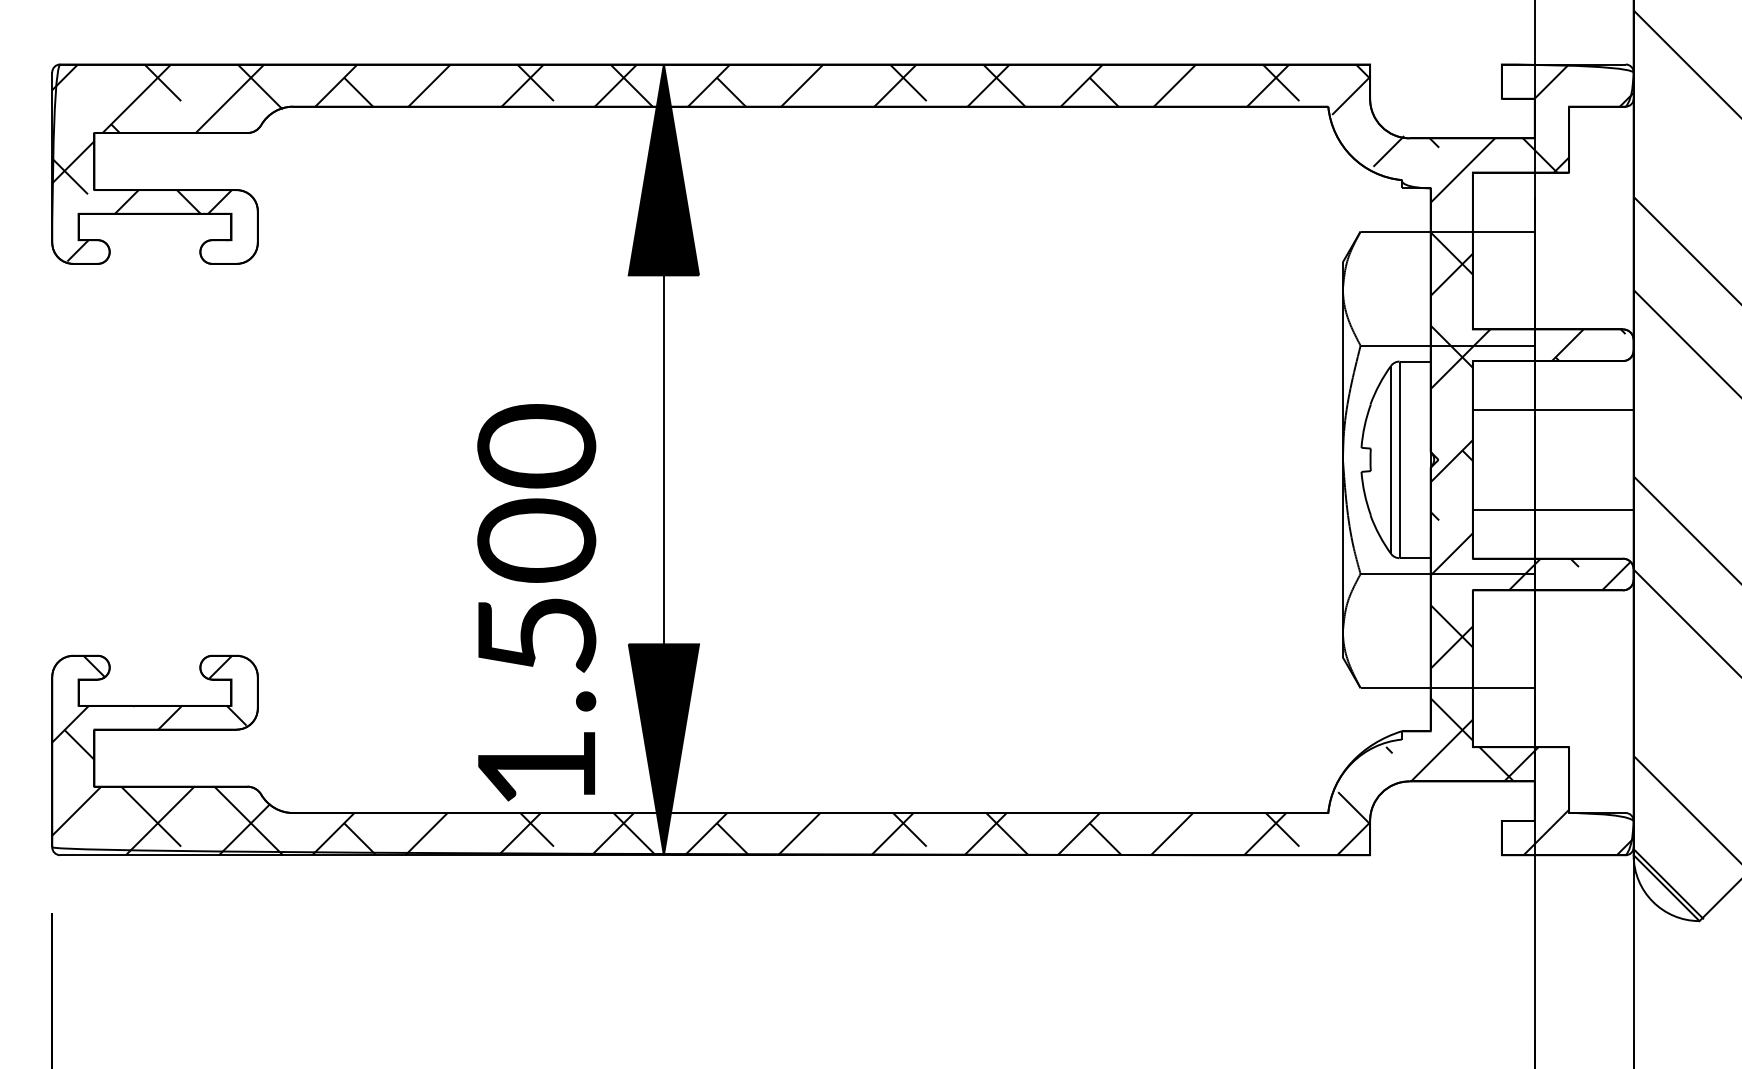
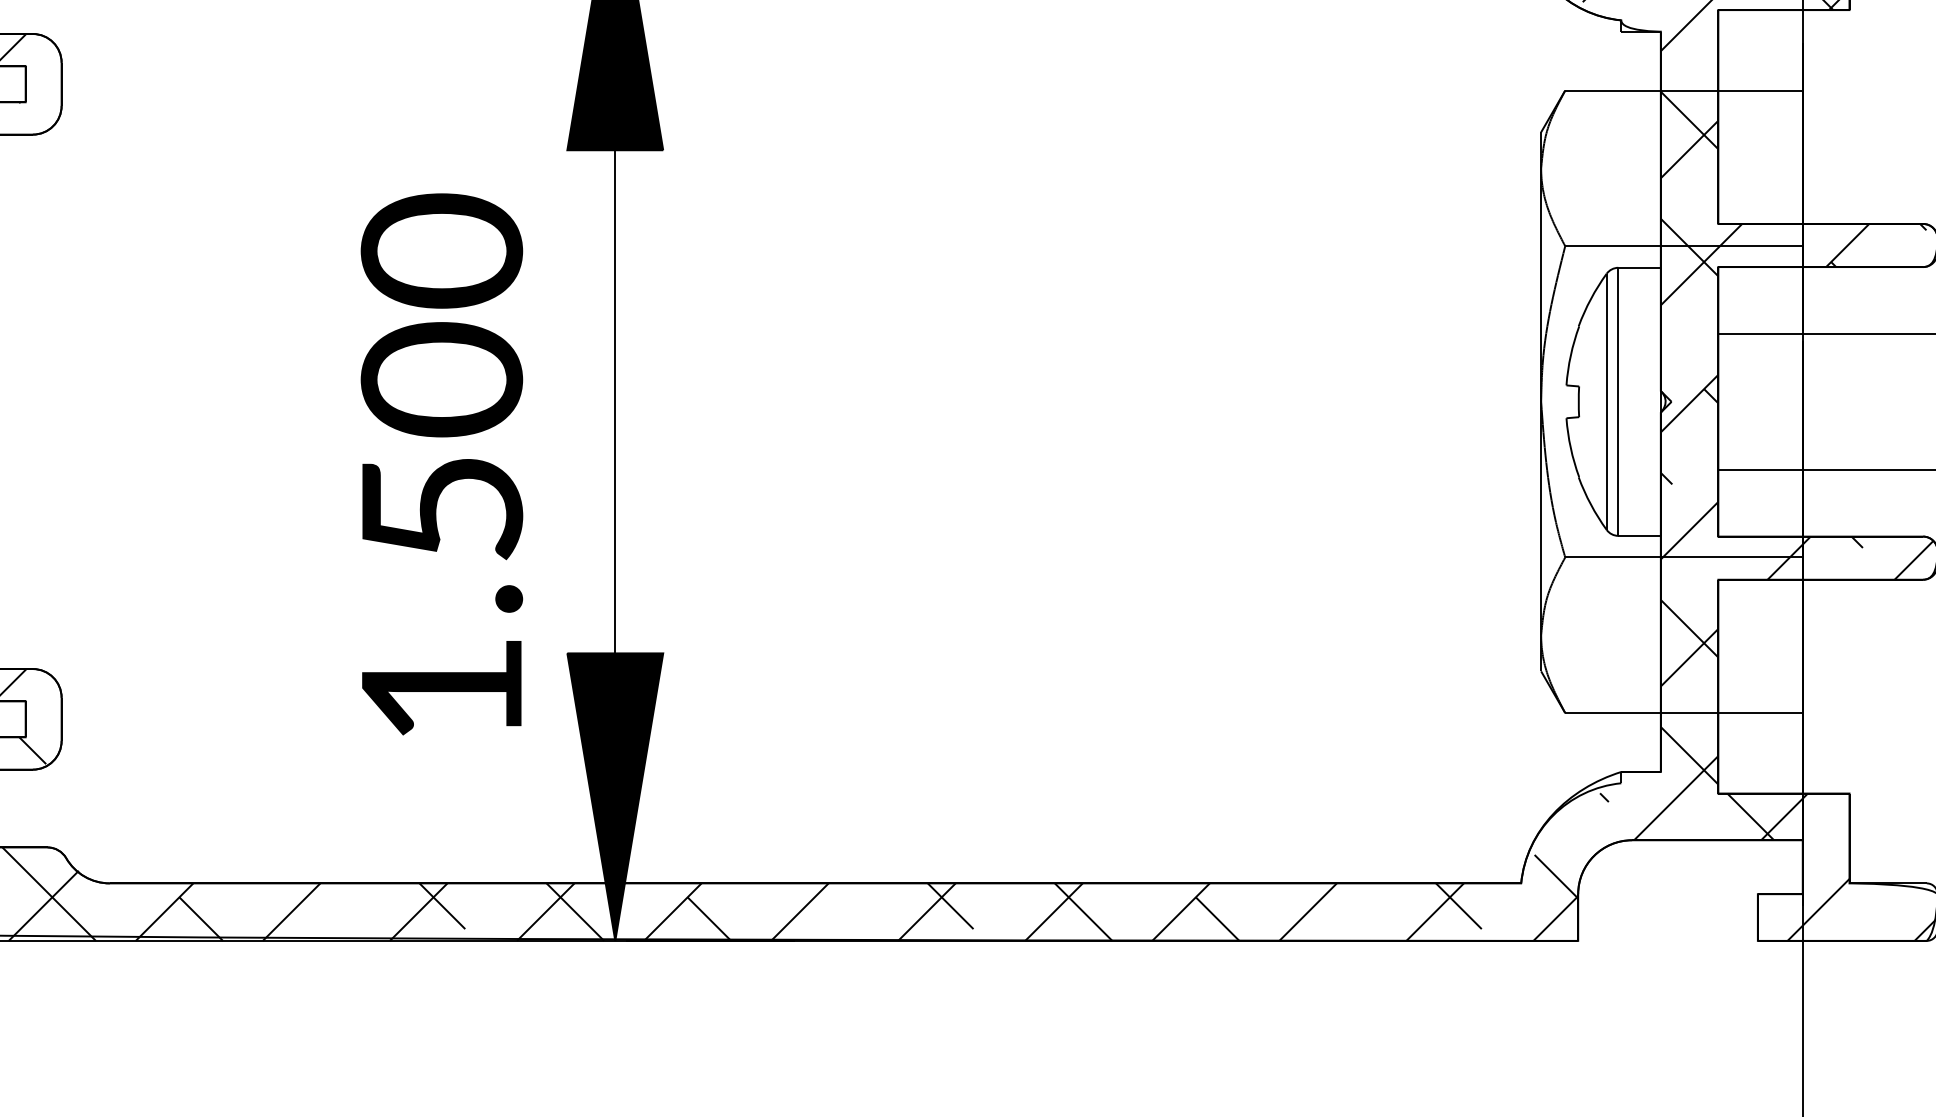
text: (536, 602) -> (441, 464), moved

